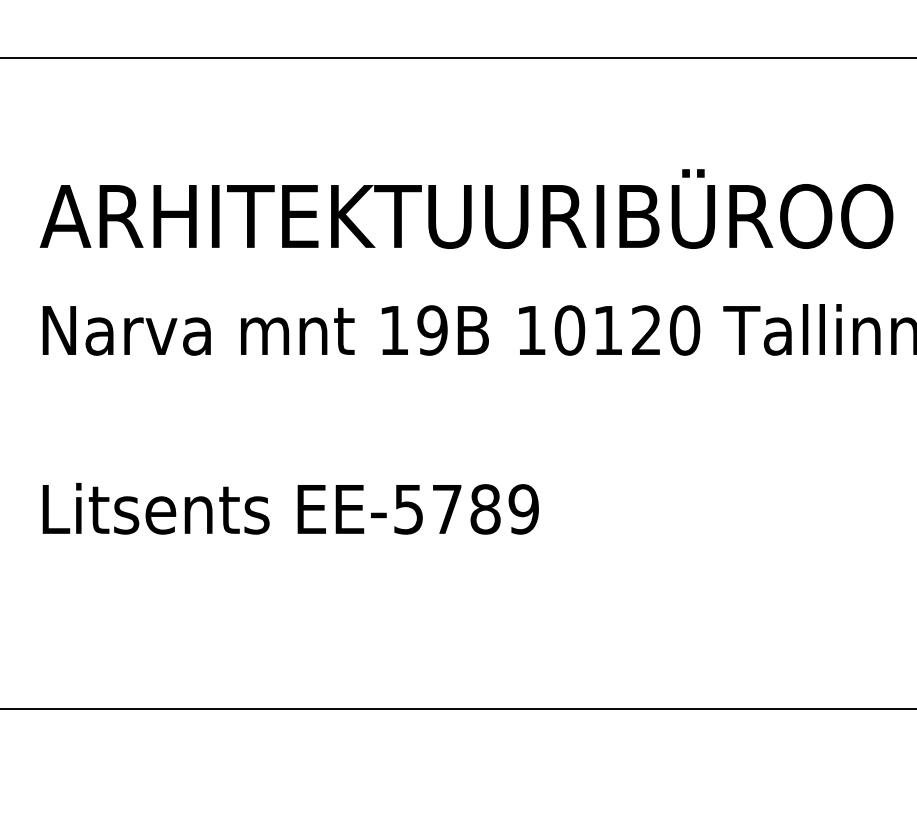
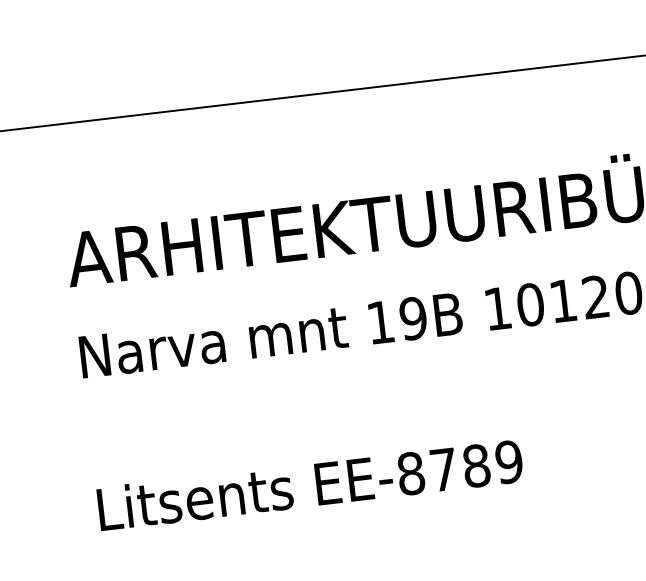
text: (408, 509) -> (410, 473), EE-5789 -> EE-8789

